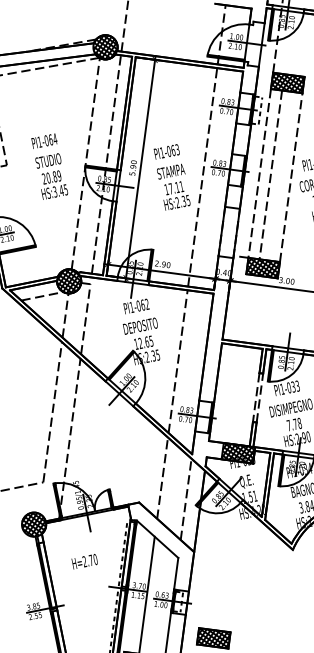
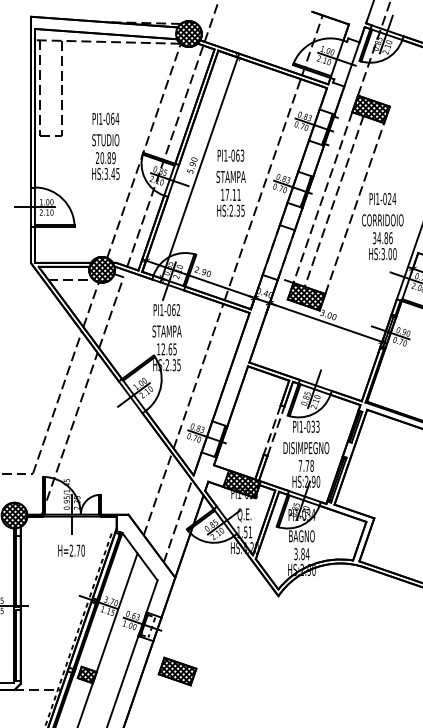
line: (260, 110) -> (336, 132), removed
text: (140, 326) -> (166, 331), DEPOSITO -> STAMPA
text: (84, 561) -> (71, 550), moved

